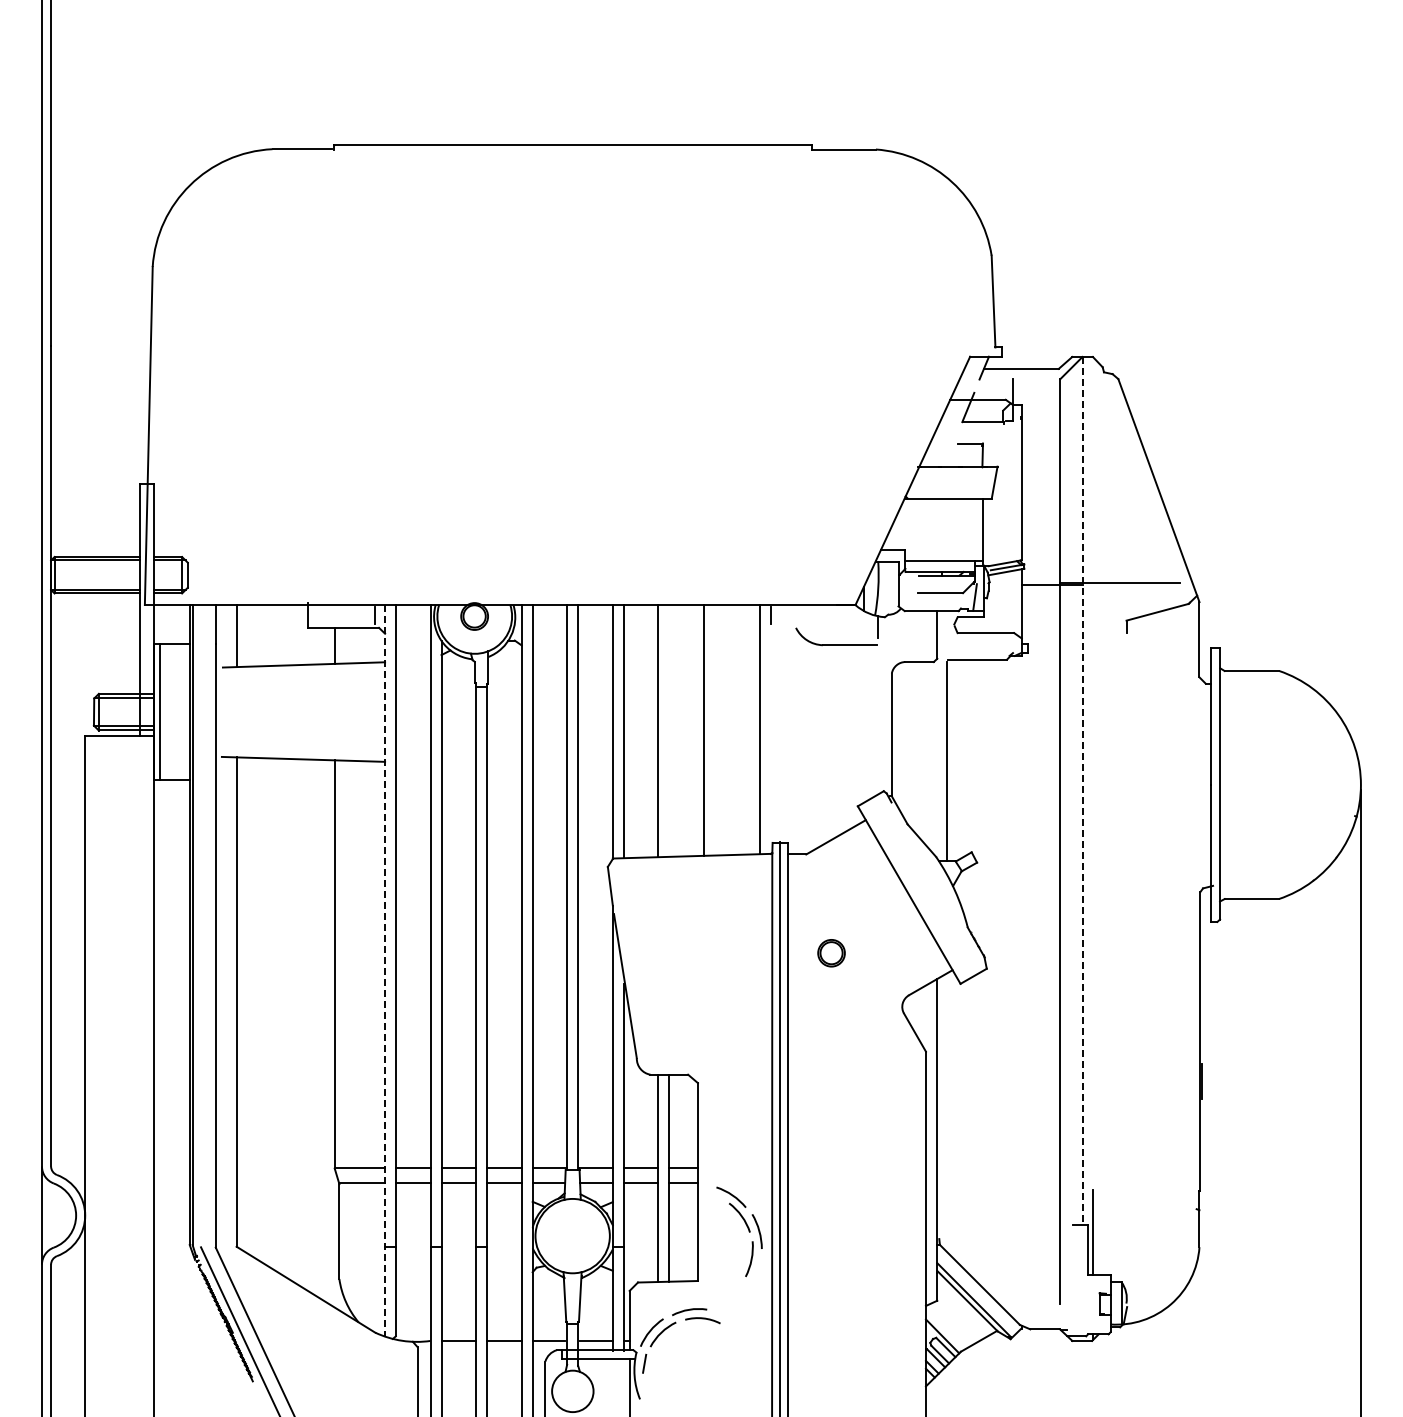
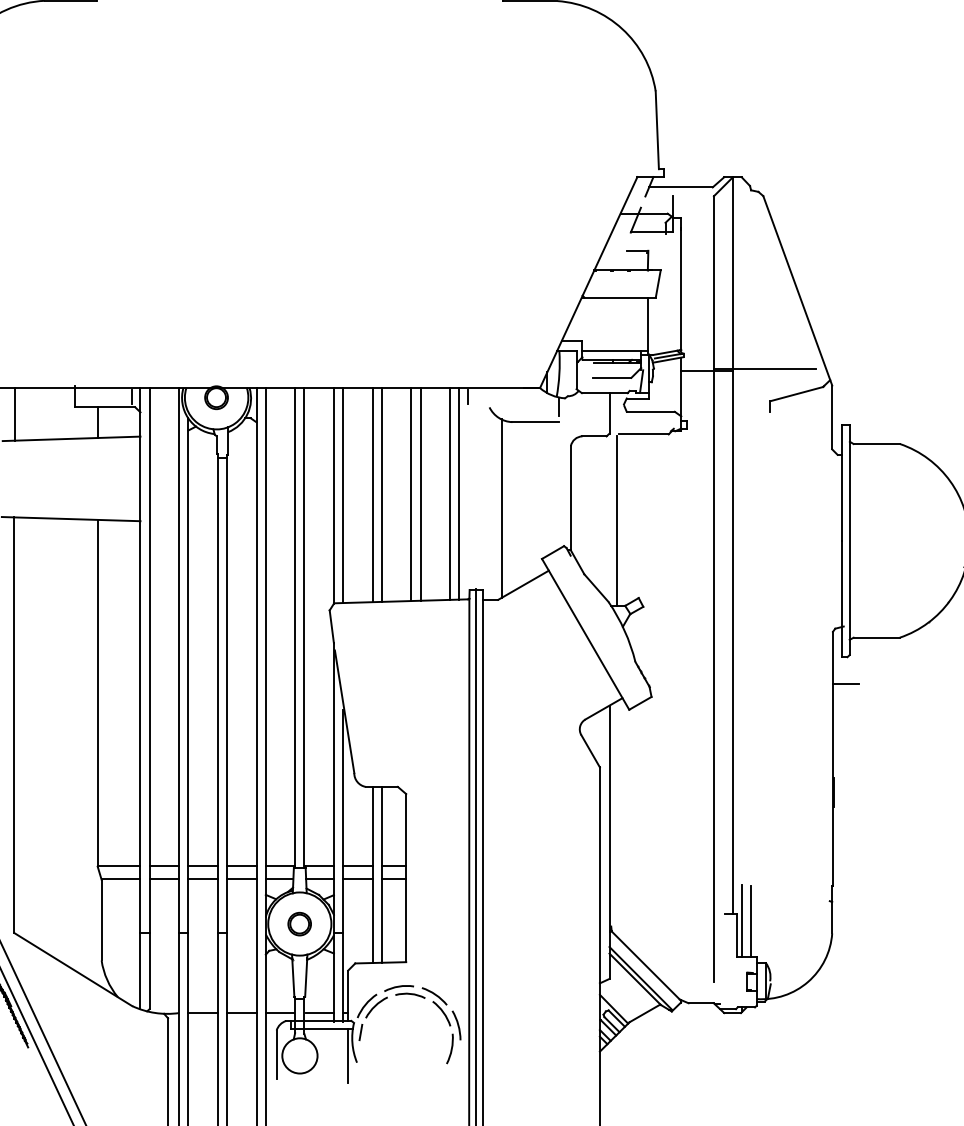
line: (749, 729) -> (450, 493), added
line: (669, 730) -> (382, 494), added
line: (715, 730) -> (421, 494), added
line: (810, 746) -> (501, 508), added
line: (1083, 790) -> (733, 545), dashed -> solid
part: (831, 953) -> (299, 924), moved
line: (1215, 953) -> (845, 683), added
line: (385, 970) -> (140, 698), dashed -> solid
part: (747, 1228) -> (448, 1022), moved
line: (1103, 1232) -> (750, 920), added

